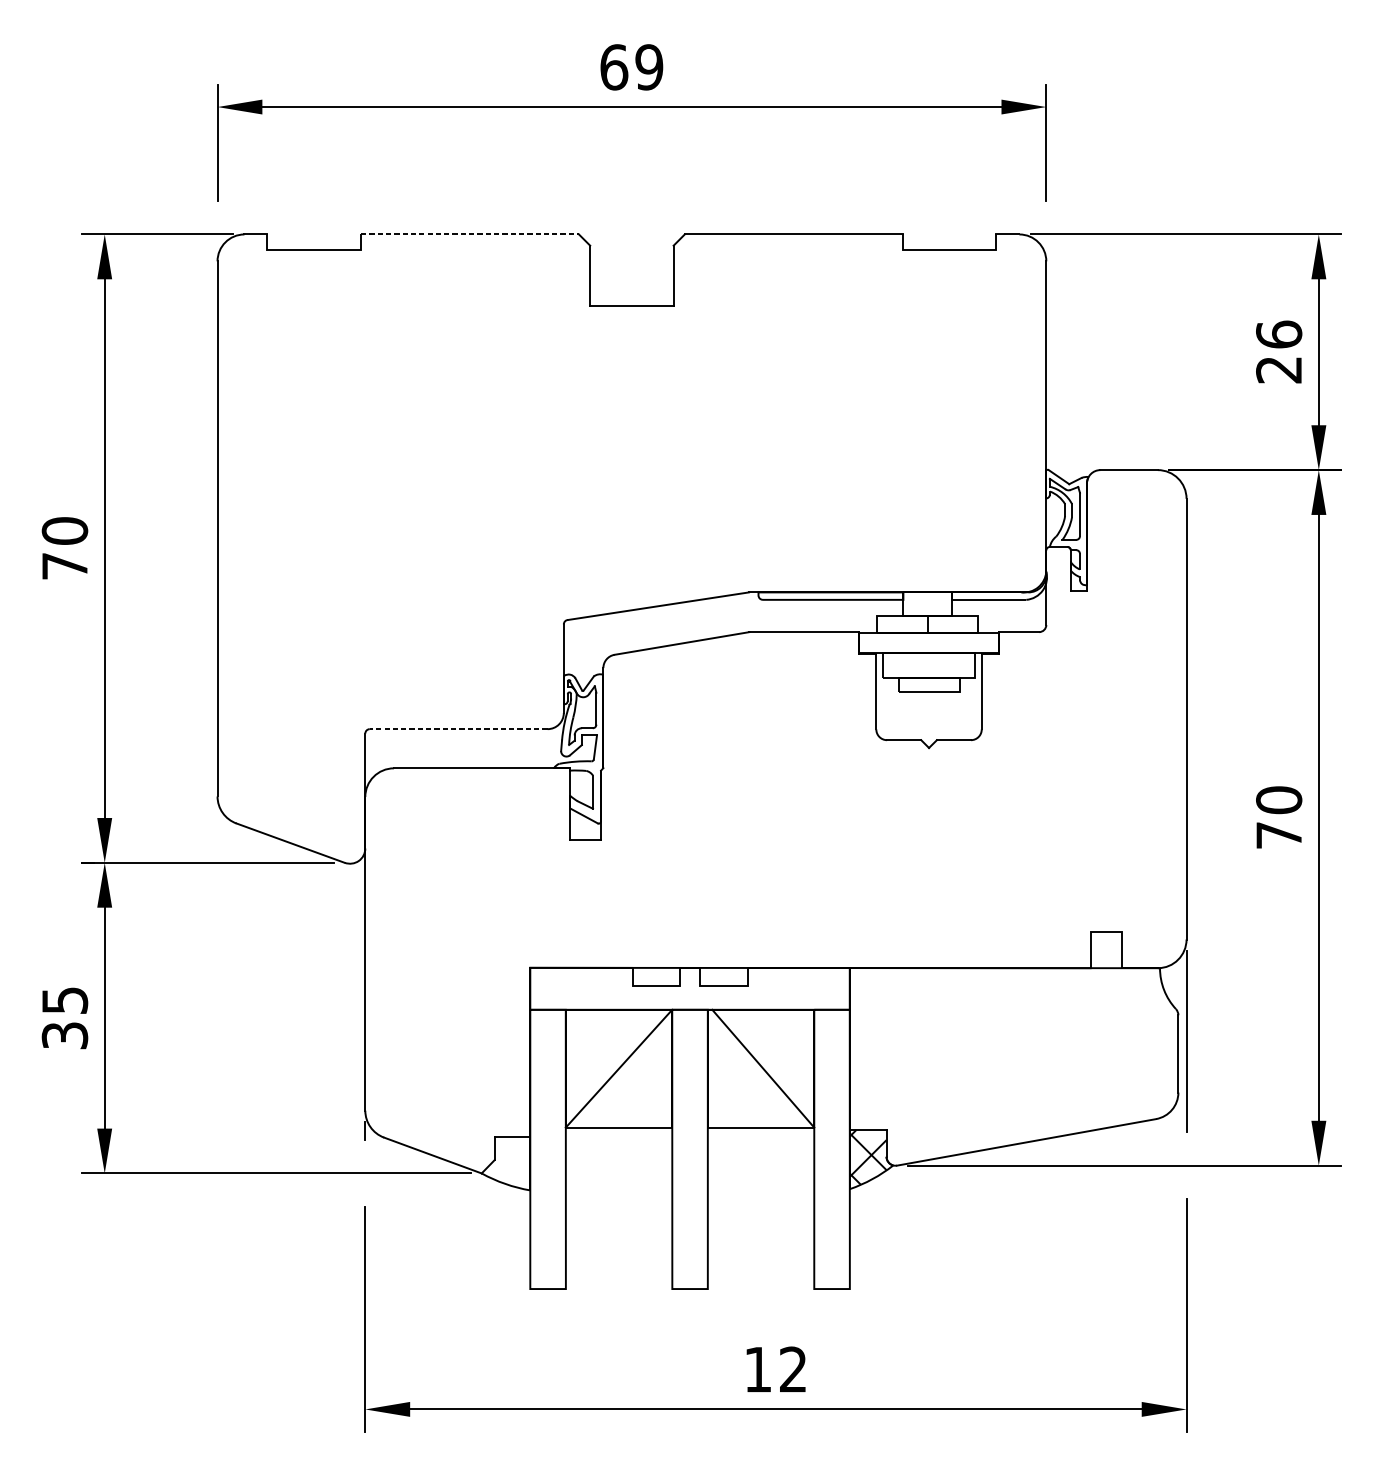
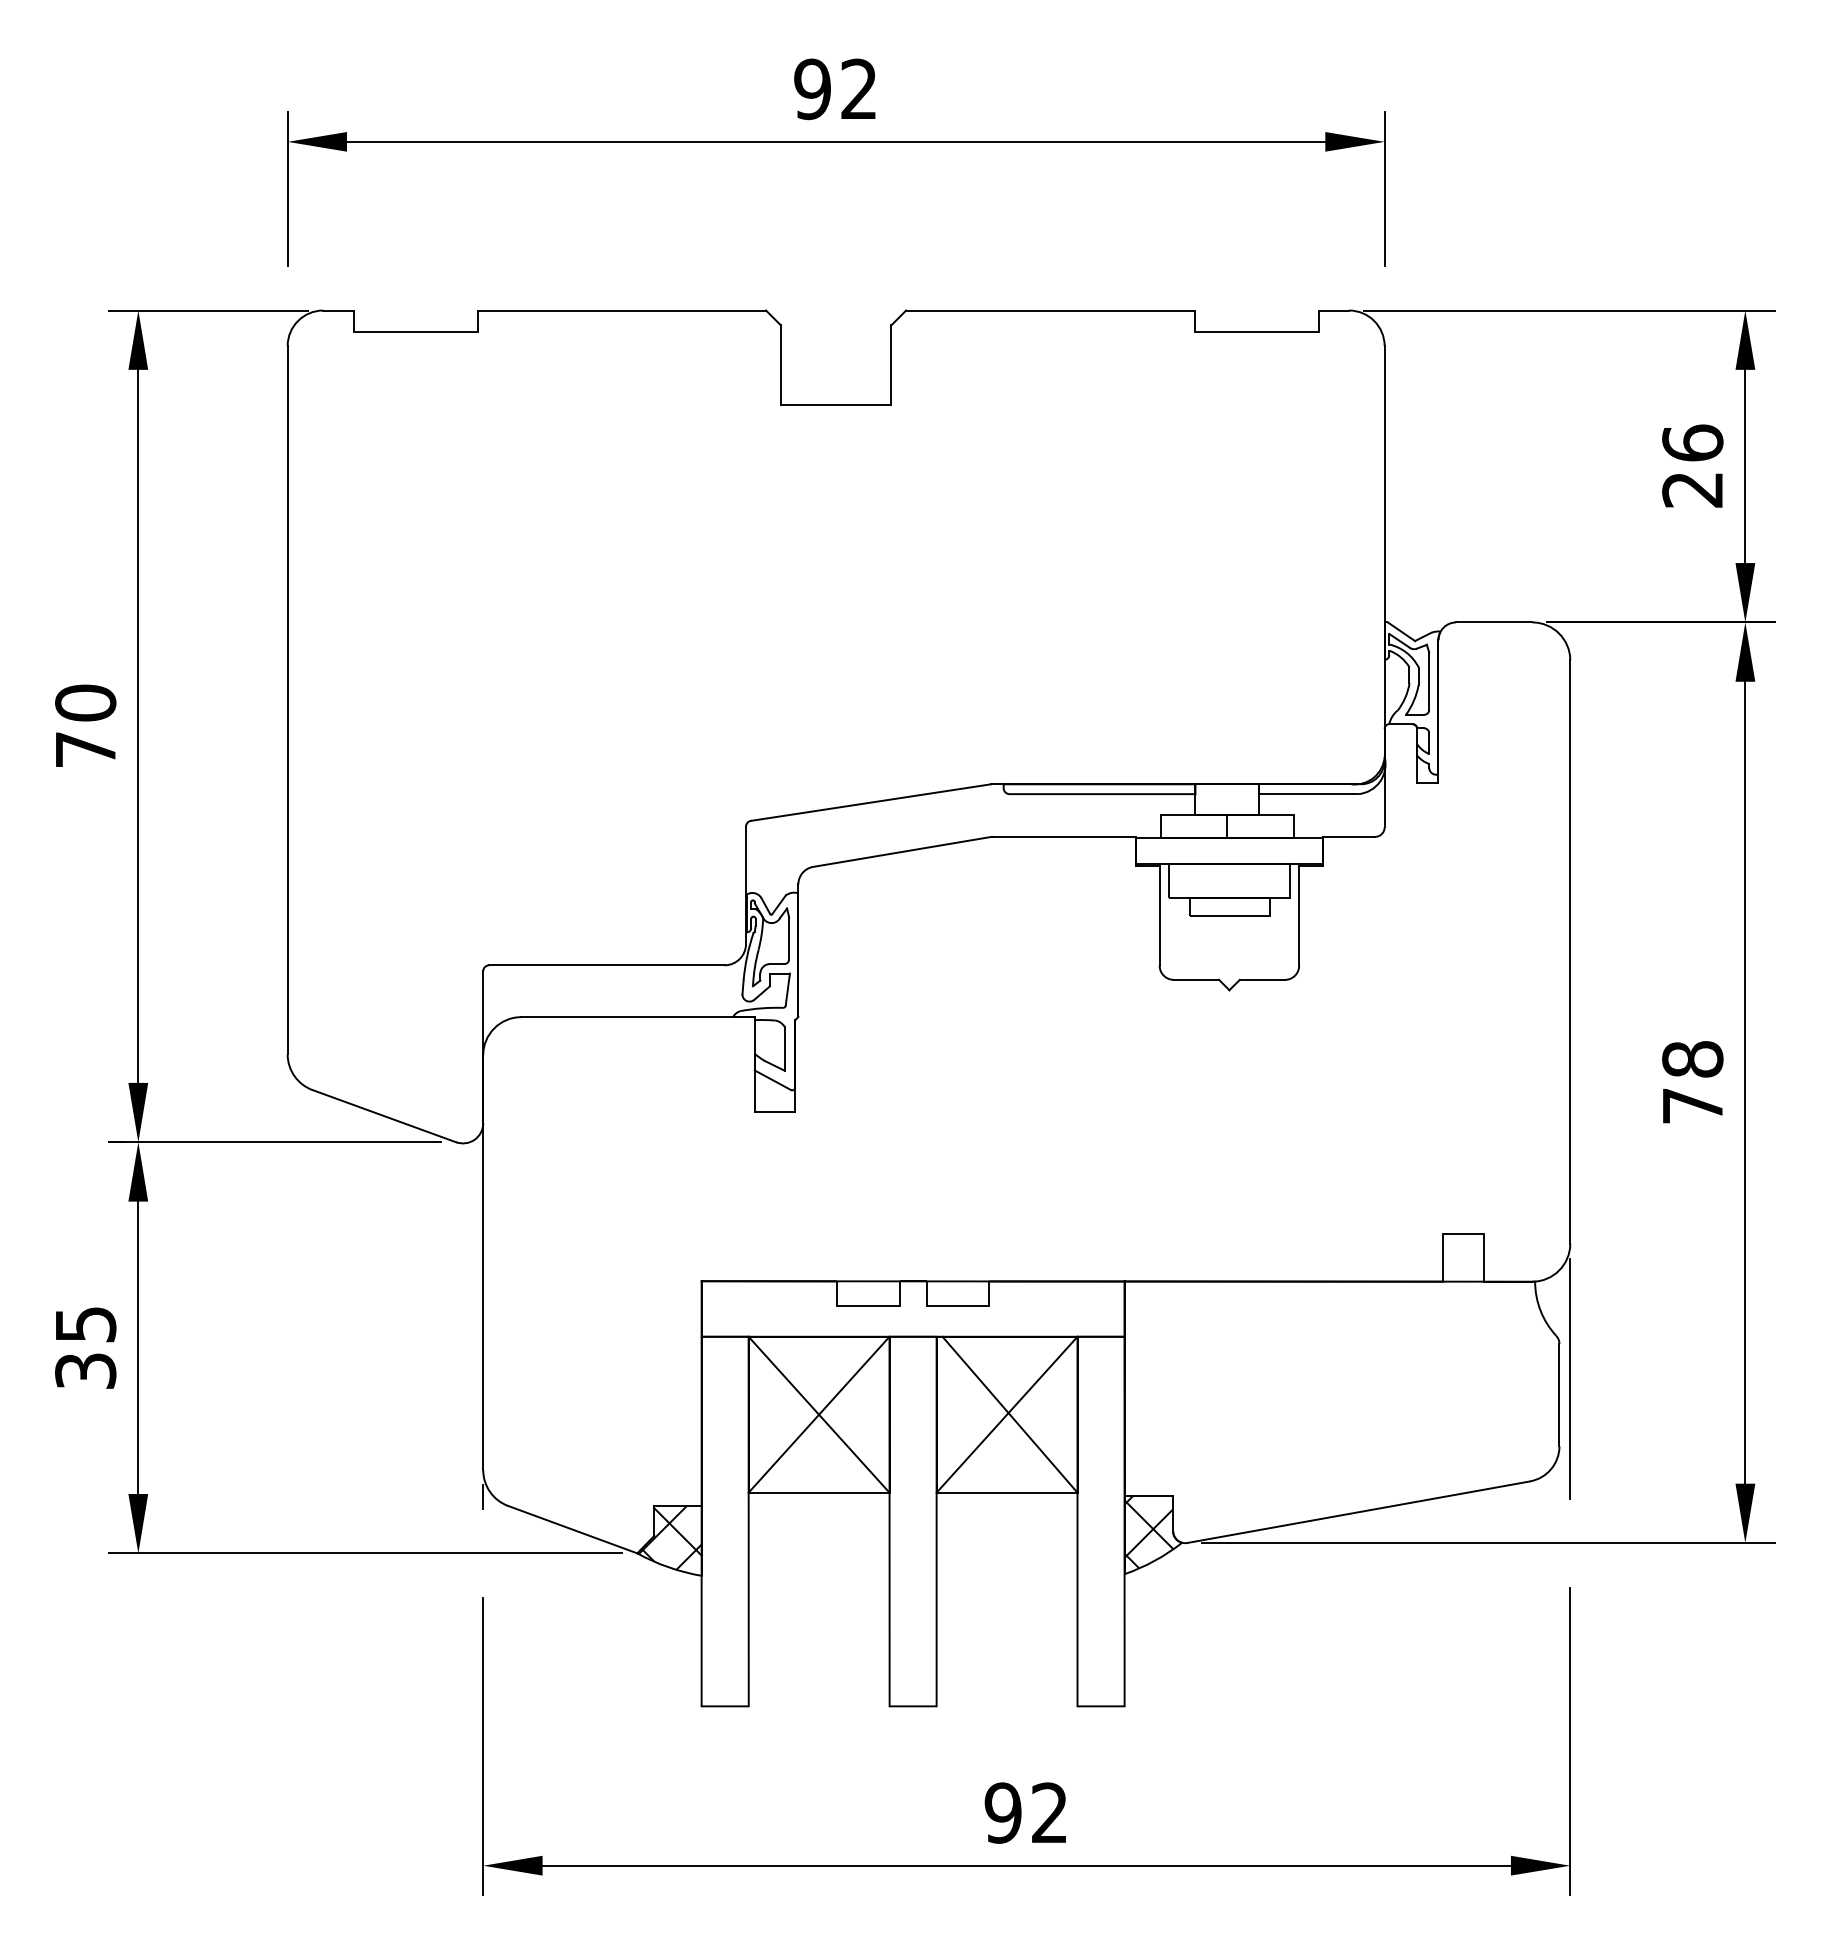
text: (631, 67) -> (835, 89), 69 -> 92
line: (470, 234) -> (622, 310), dashed -> solid
line: (458, 729) -> (606, 965), dashed -> solid
text: (1278, 800) -> (1692, 1059), 70 -> 78
line: (618, 1068) -> (818, 1414), added
line: (760, 1068) -> (1006, 1414), added
hatch: (506, 1161) -> (669, 1537), added
text: (757, 1369) -> (1002, 1812), 12 -> 92

